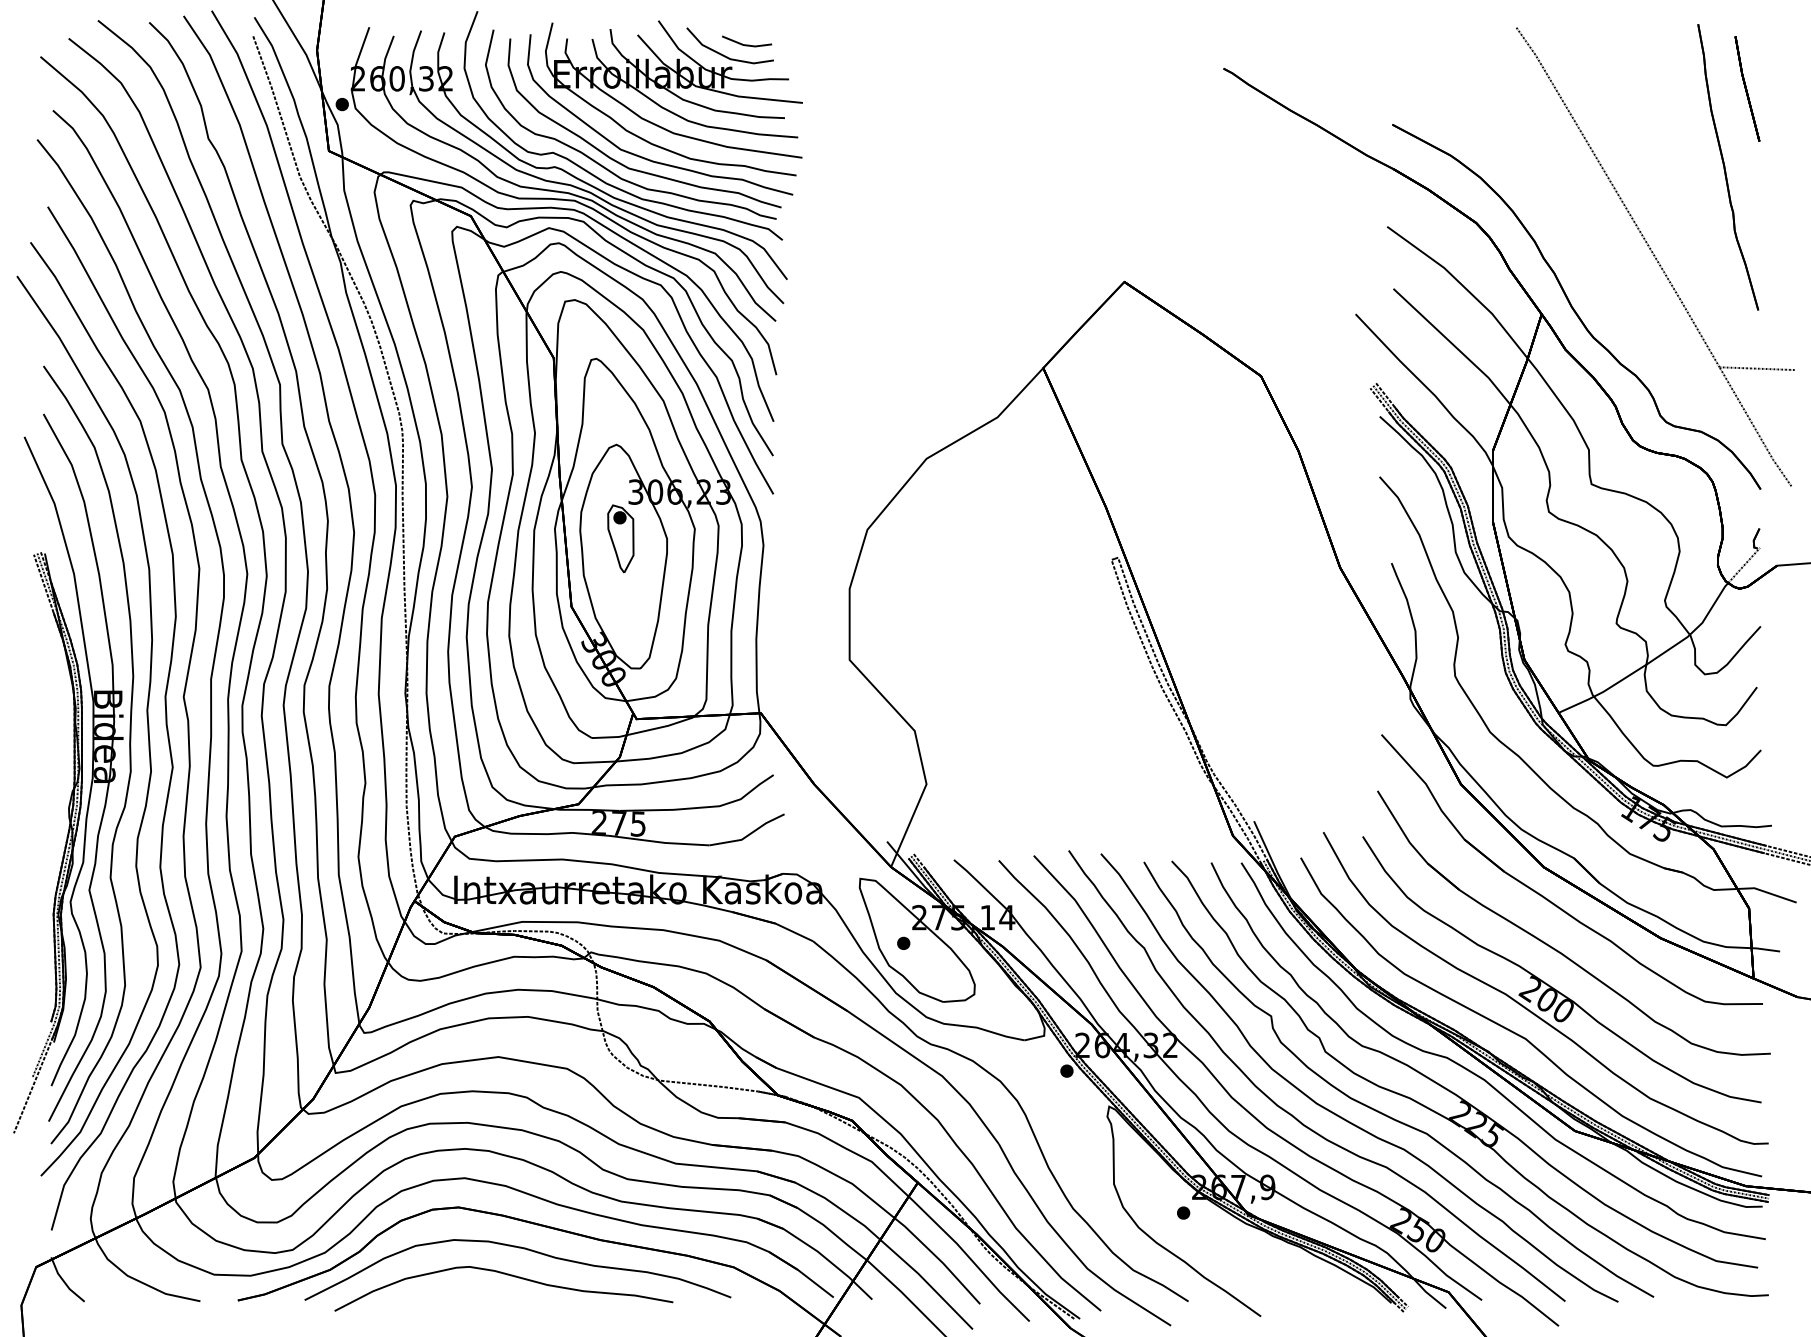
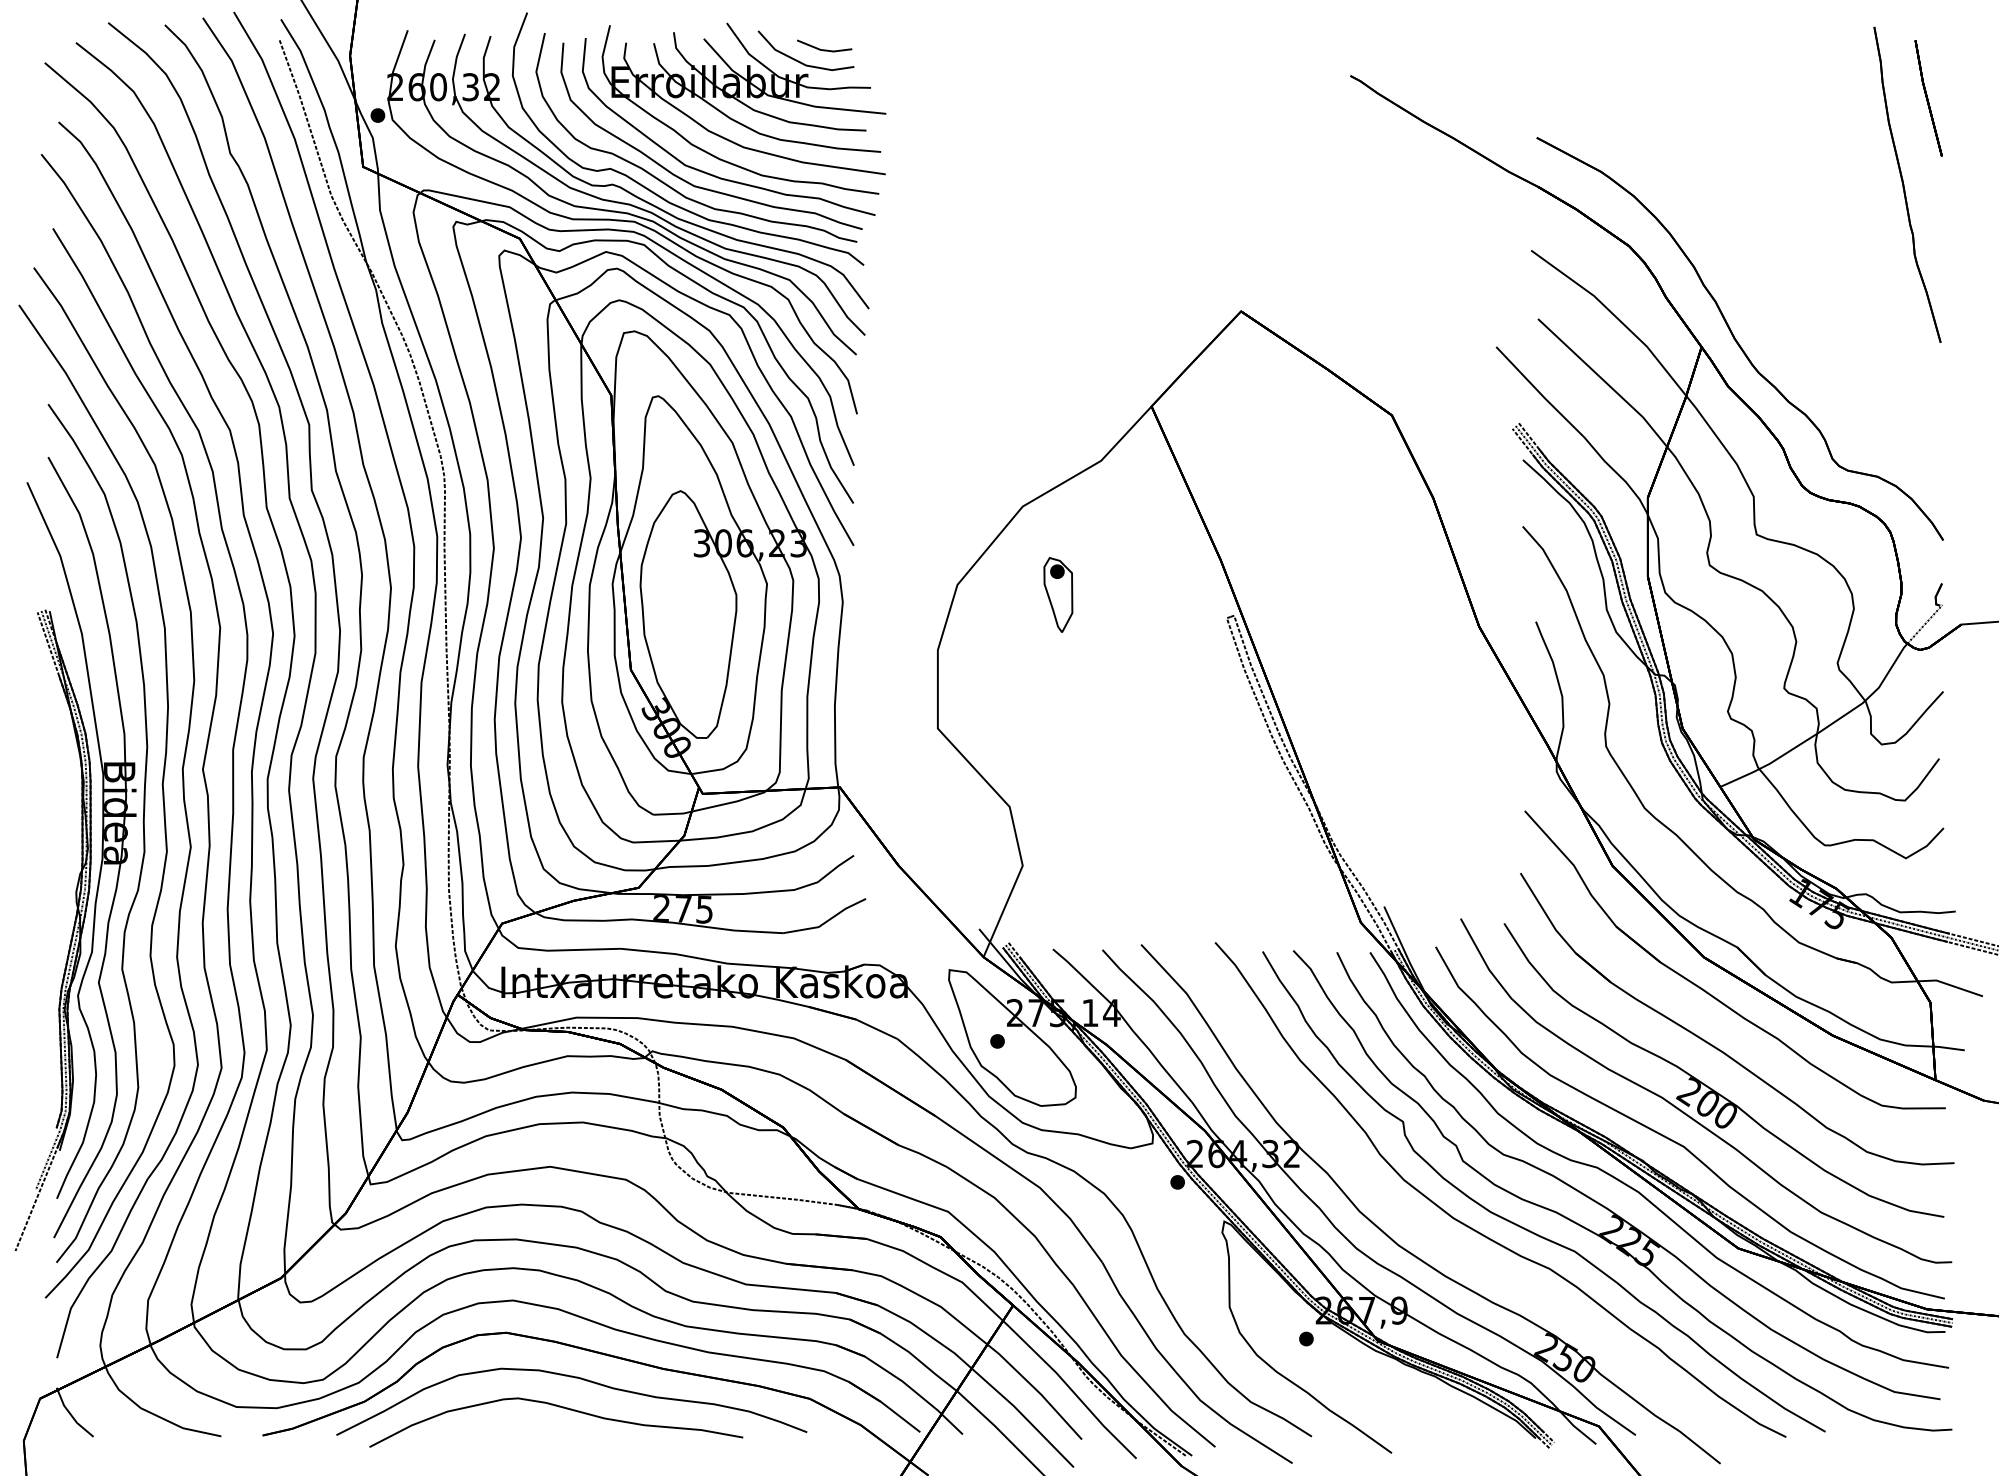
part: (1654, 256) -> (1826, 283), removed
part: (620, 538) -> (1058, 594), moved
curve: (1291, 1113) -> (1425, 1229), removed

